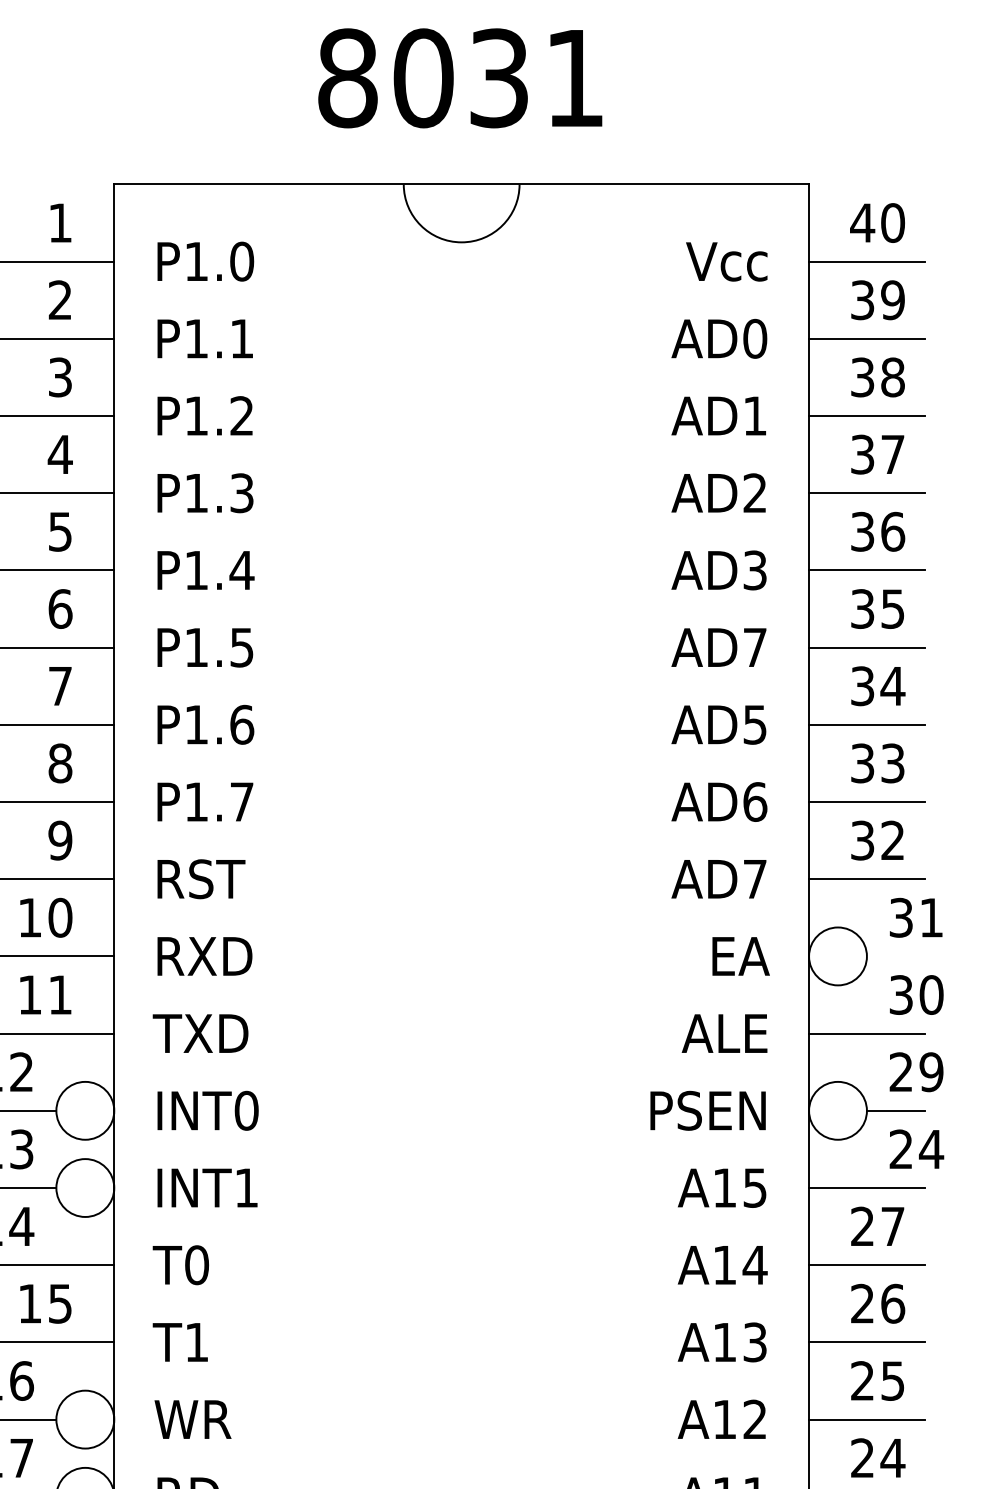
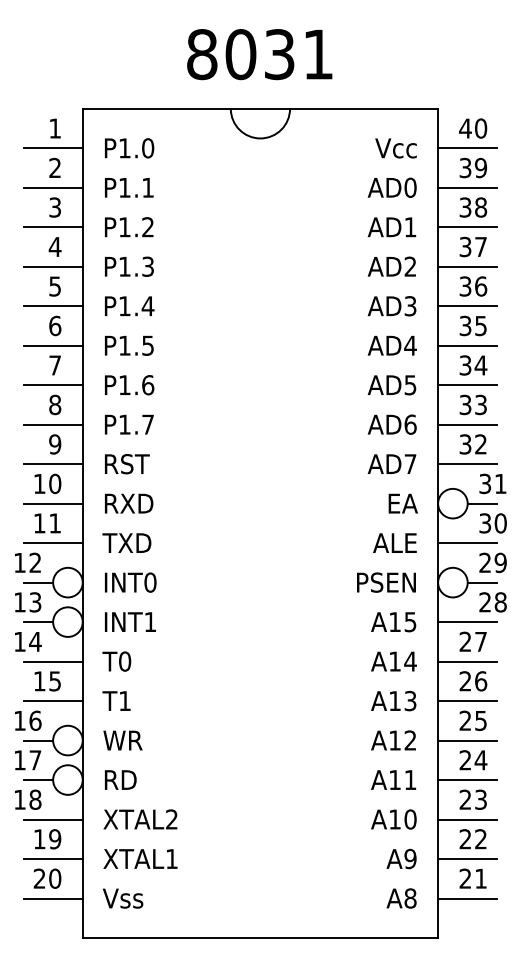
text: (755, 647) -> (410, 345), AD7 -> AD4
line: (895, 956) -> (482, 503), added
text: (931, 1149) -> (500, 602), 24 -> 28

